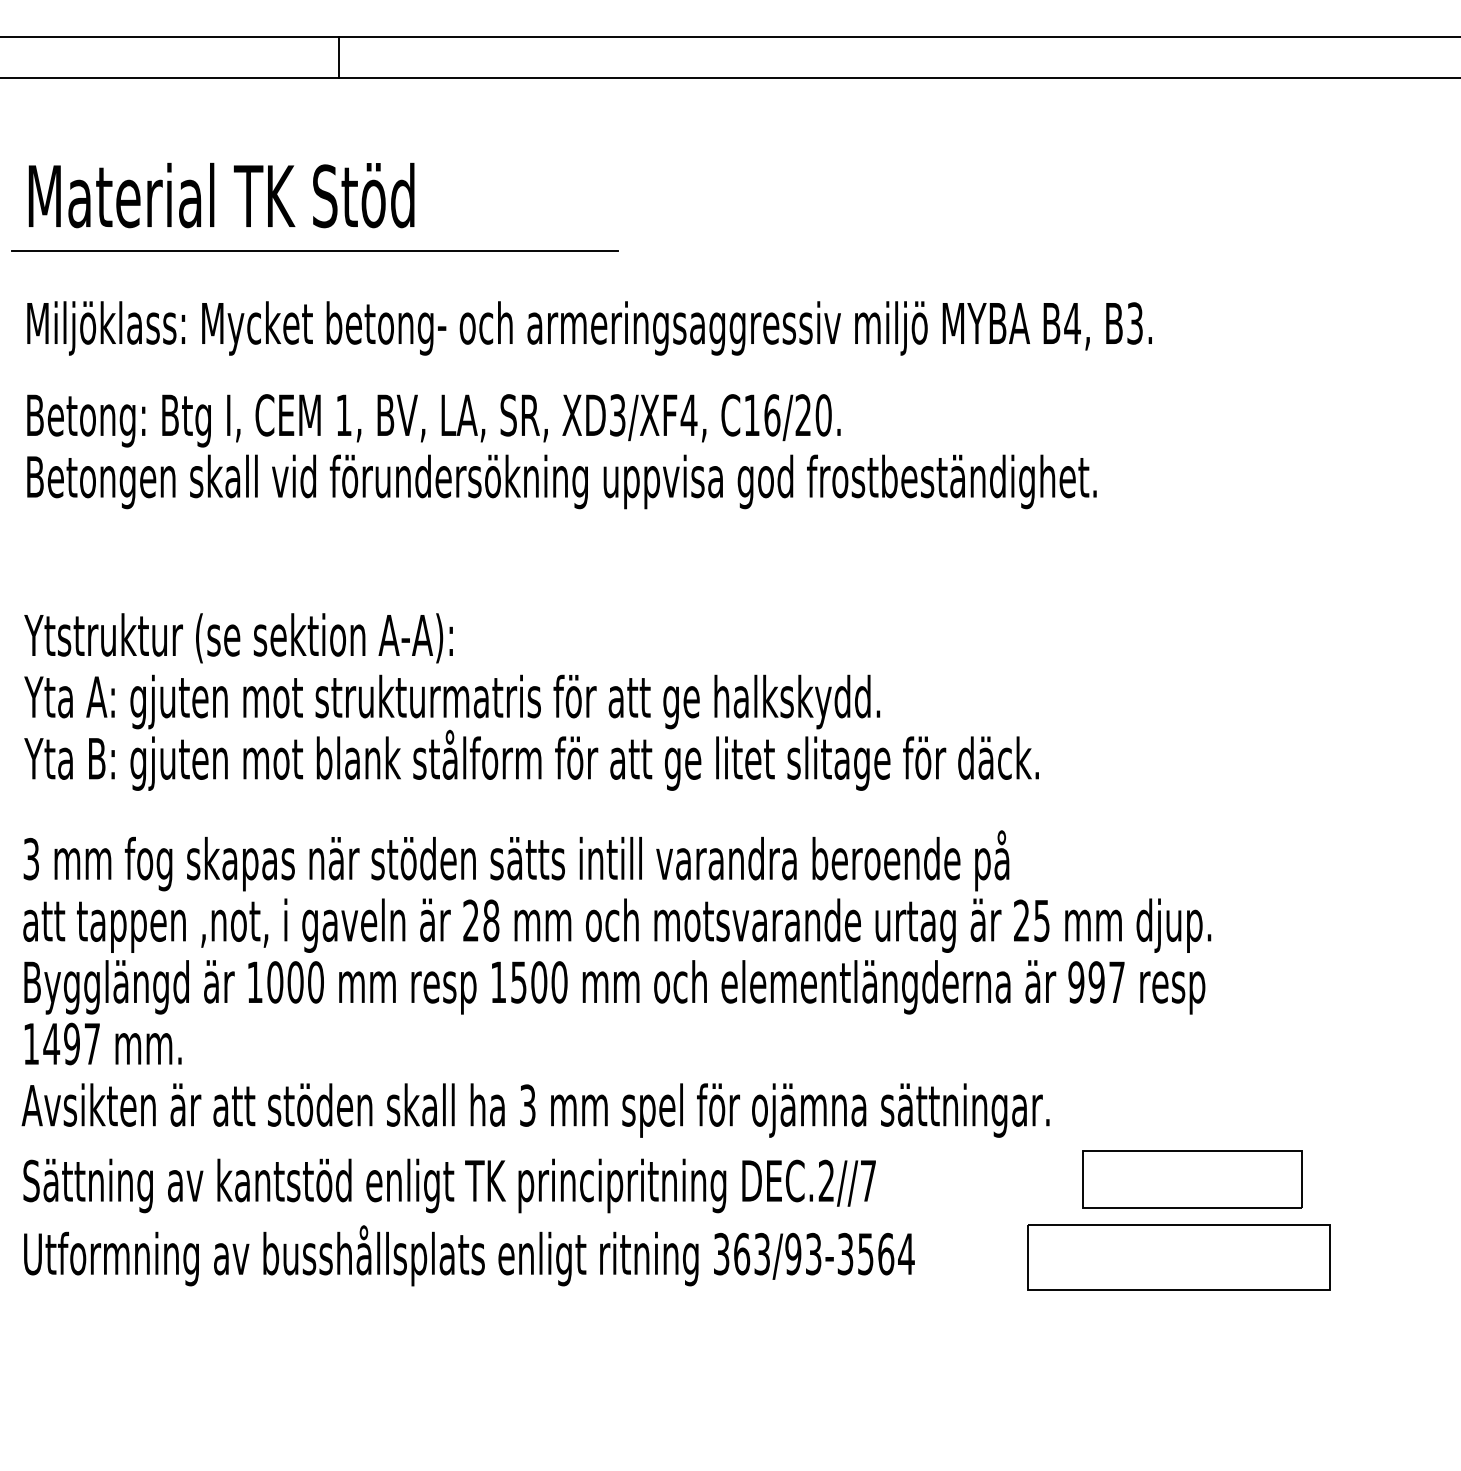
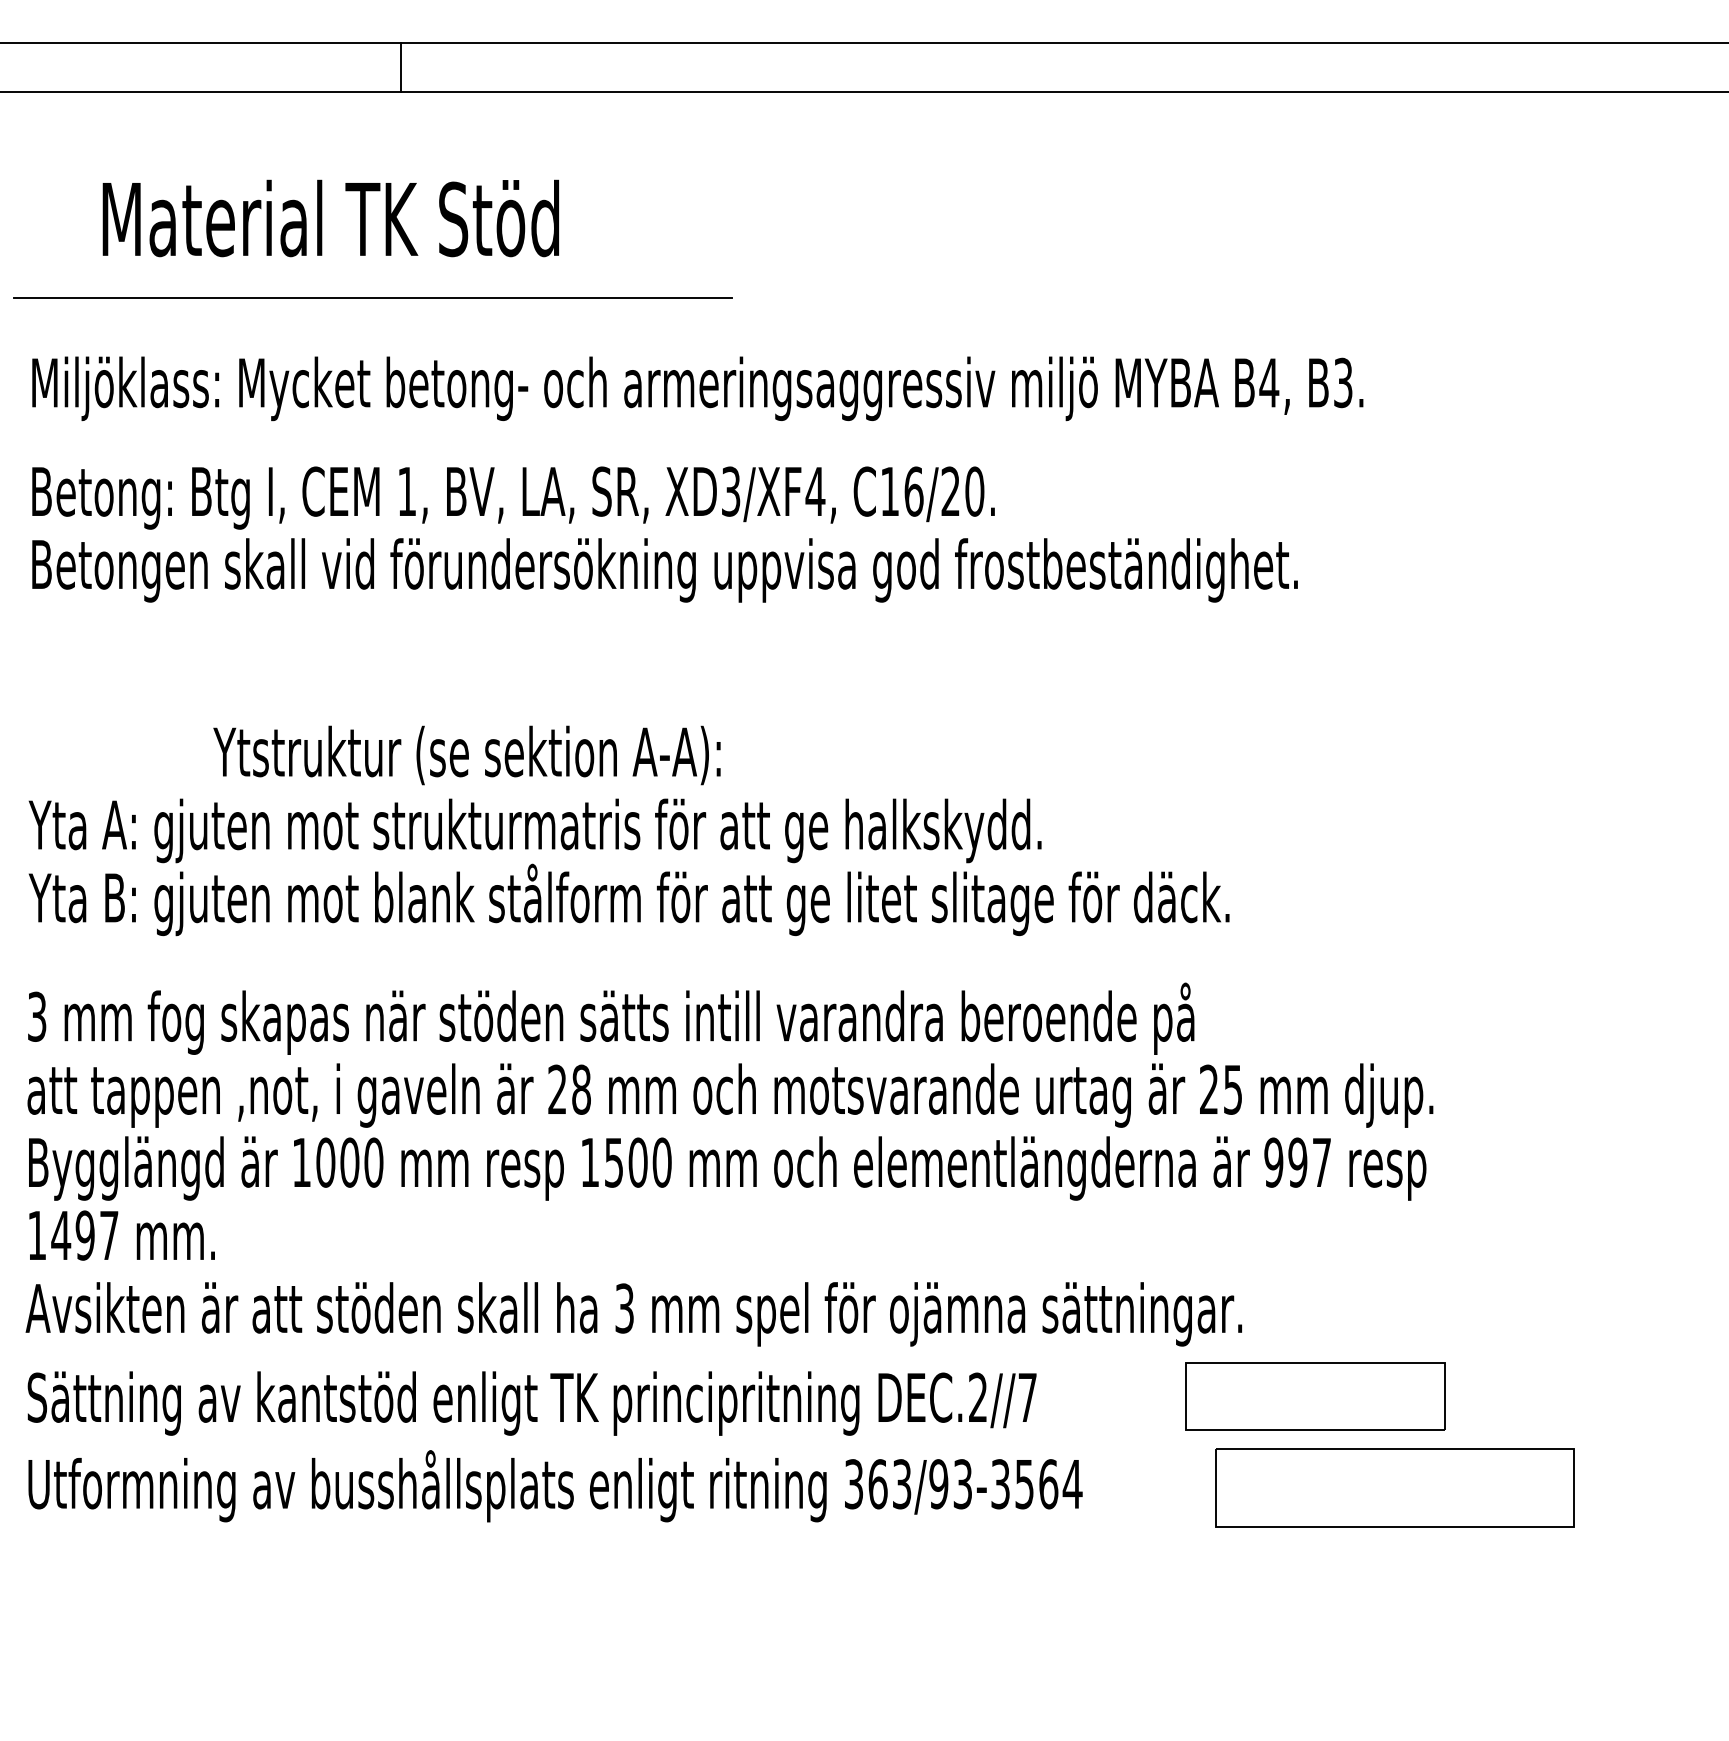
text: (221, 195) -> (330, 218), moved
text: (238, 638) -> (466, 755), moved
part: (1192, 1179) -> (1315, 1395), moved

